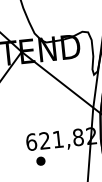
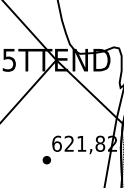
part: (40, 161) -> (46, 160), moved

